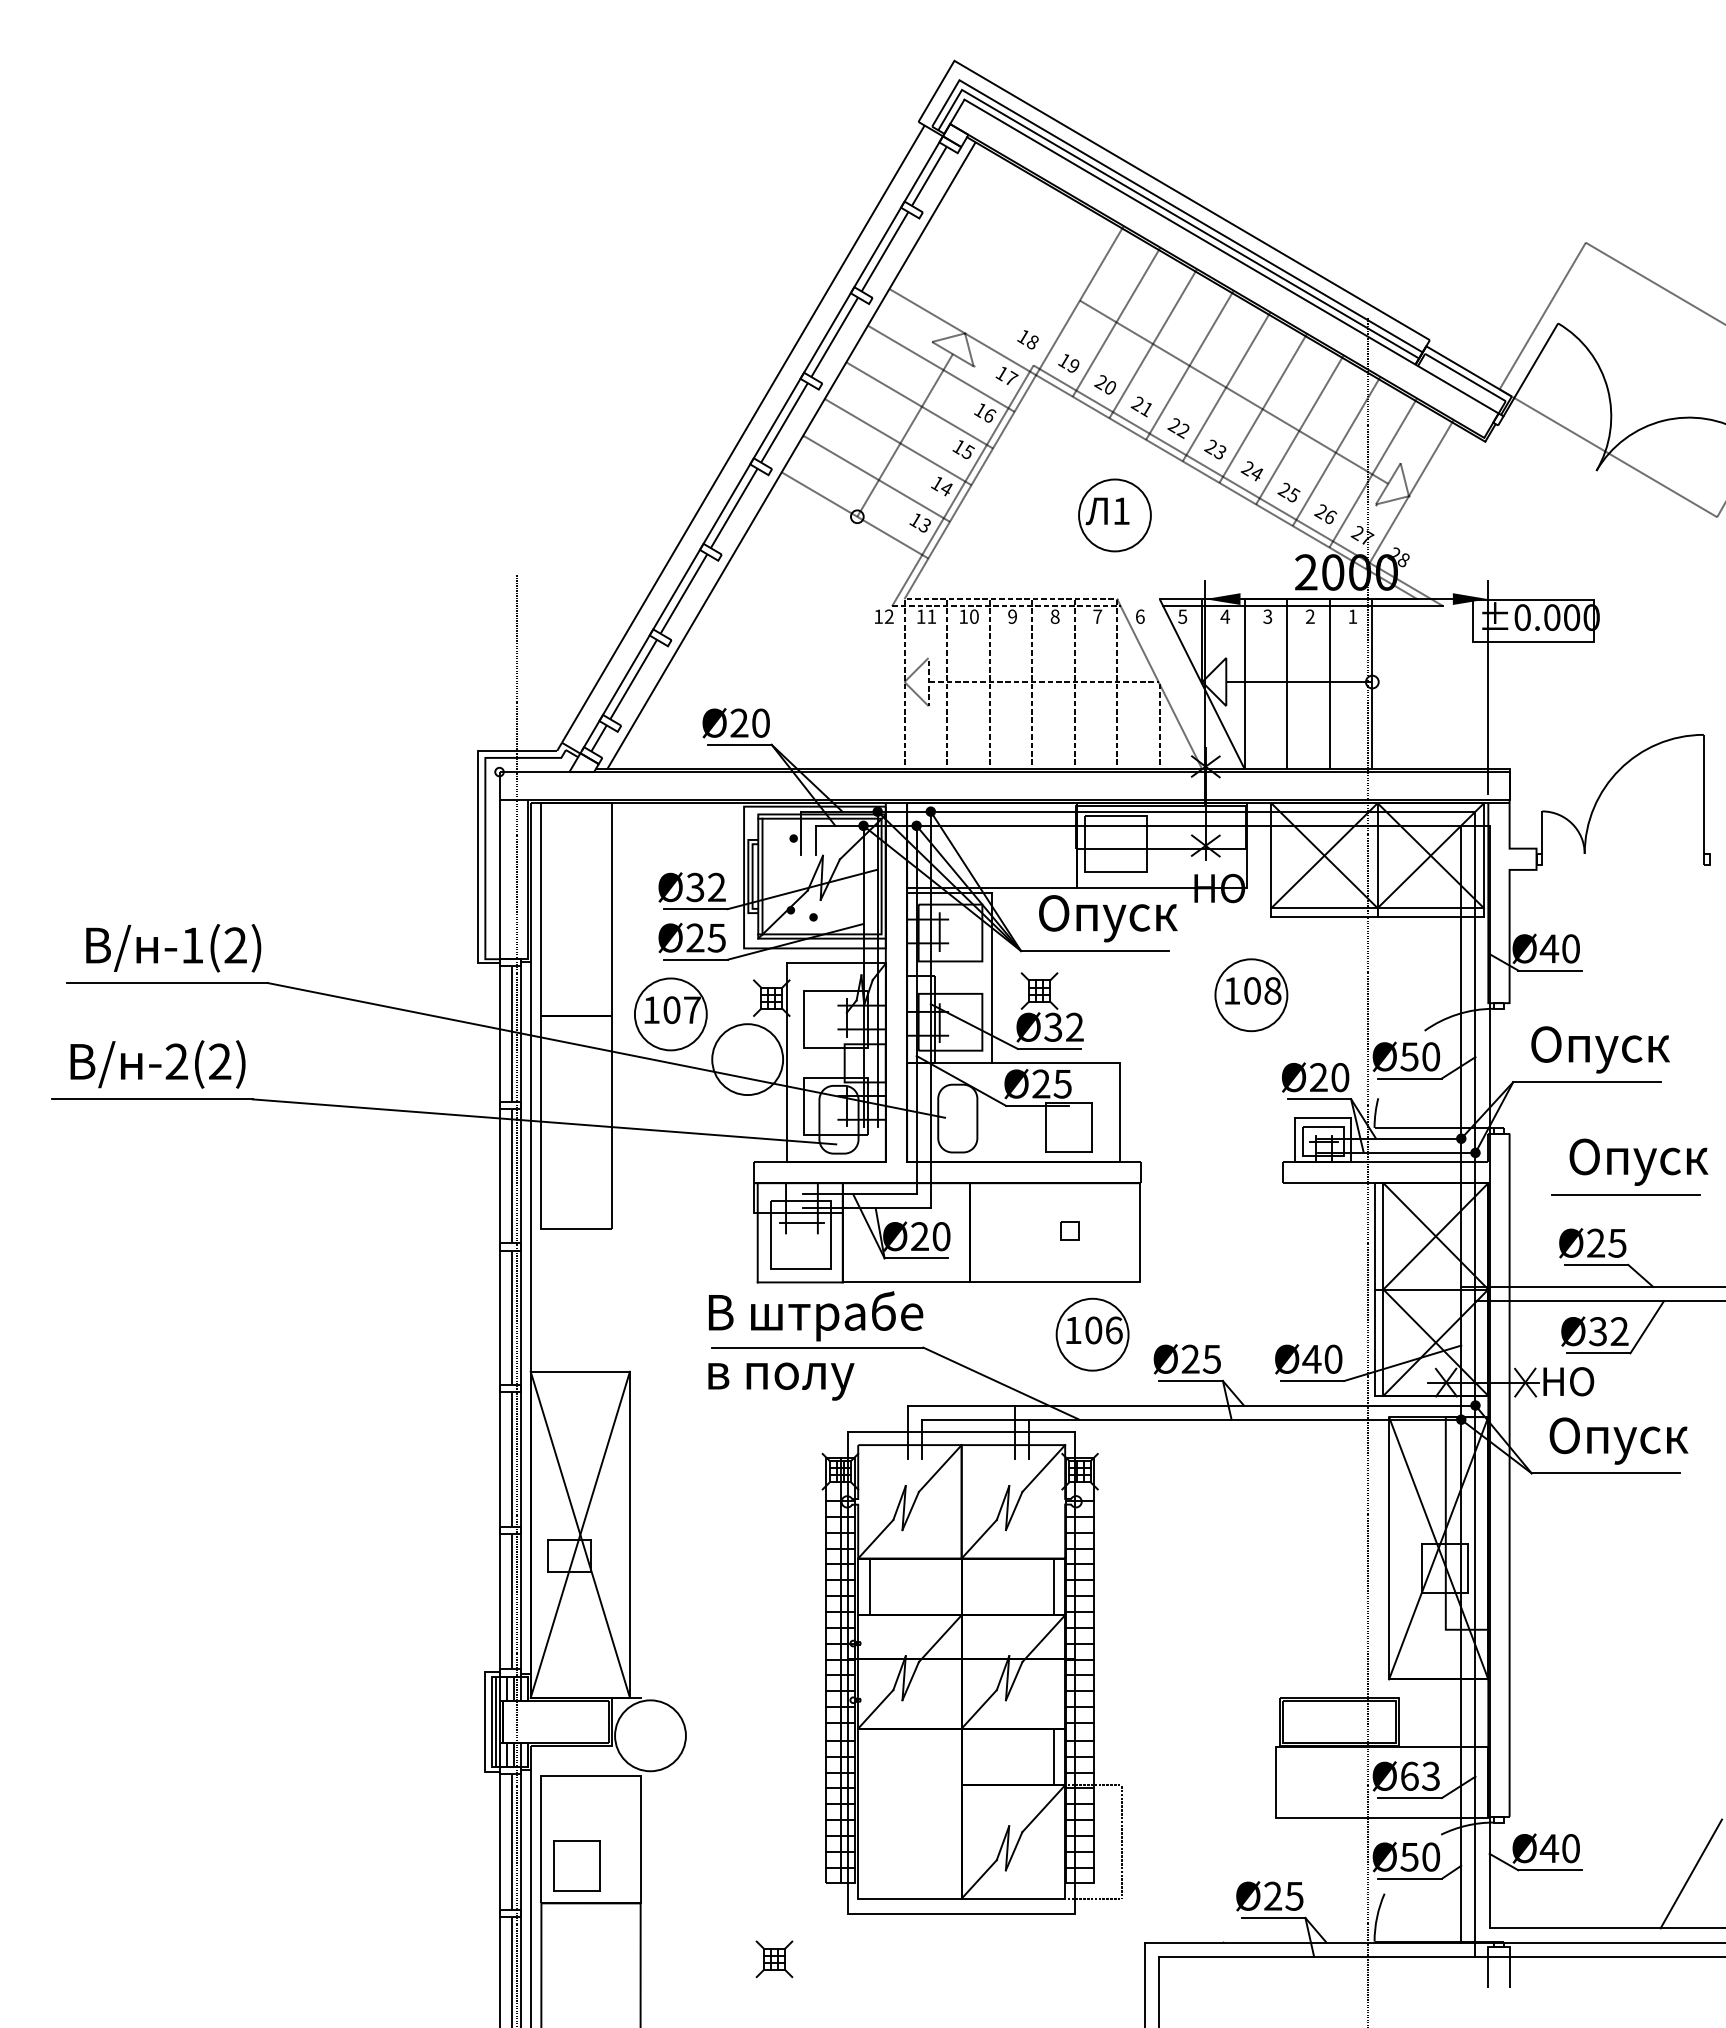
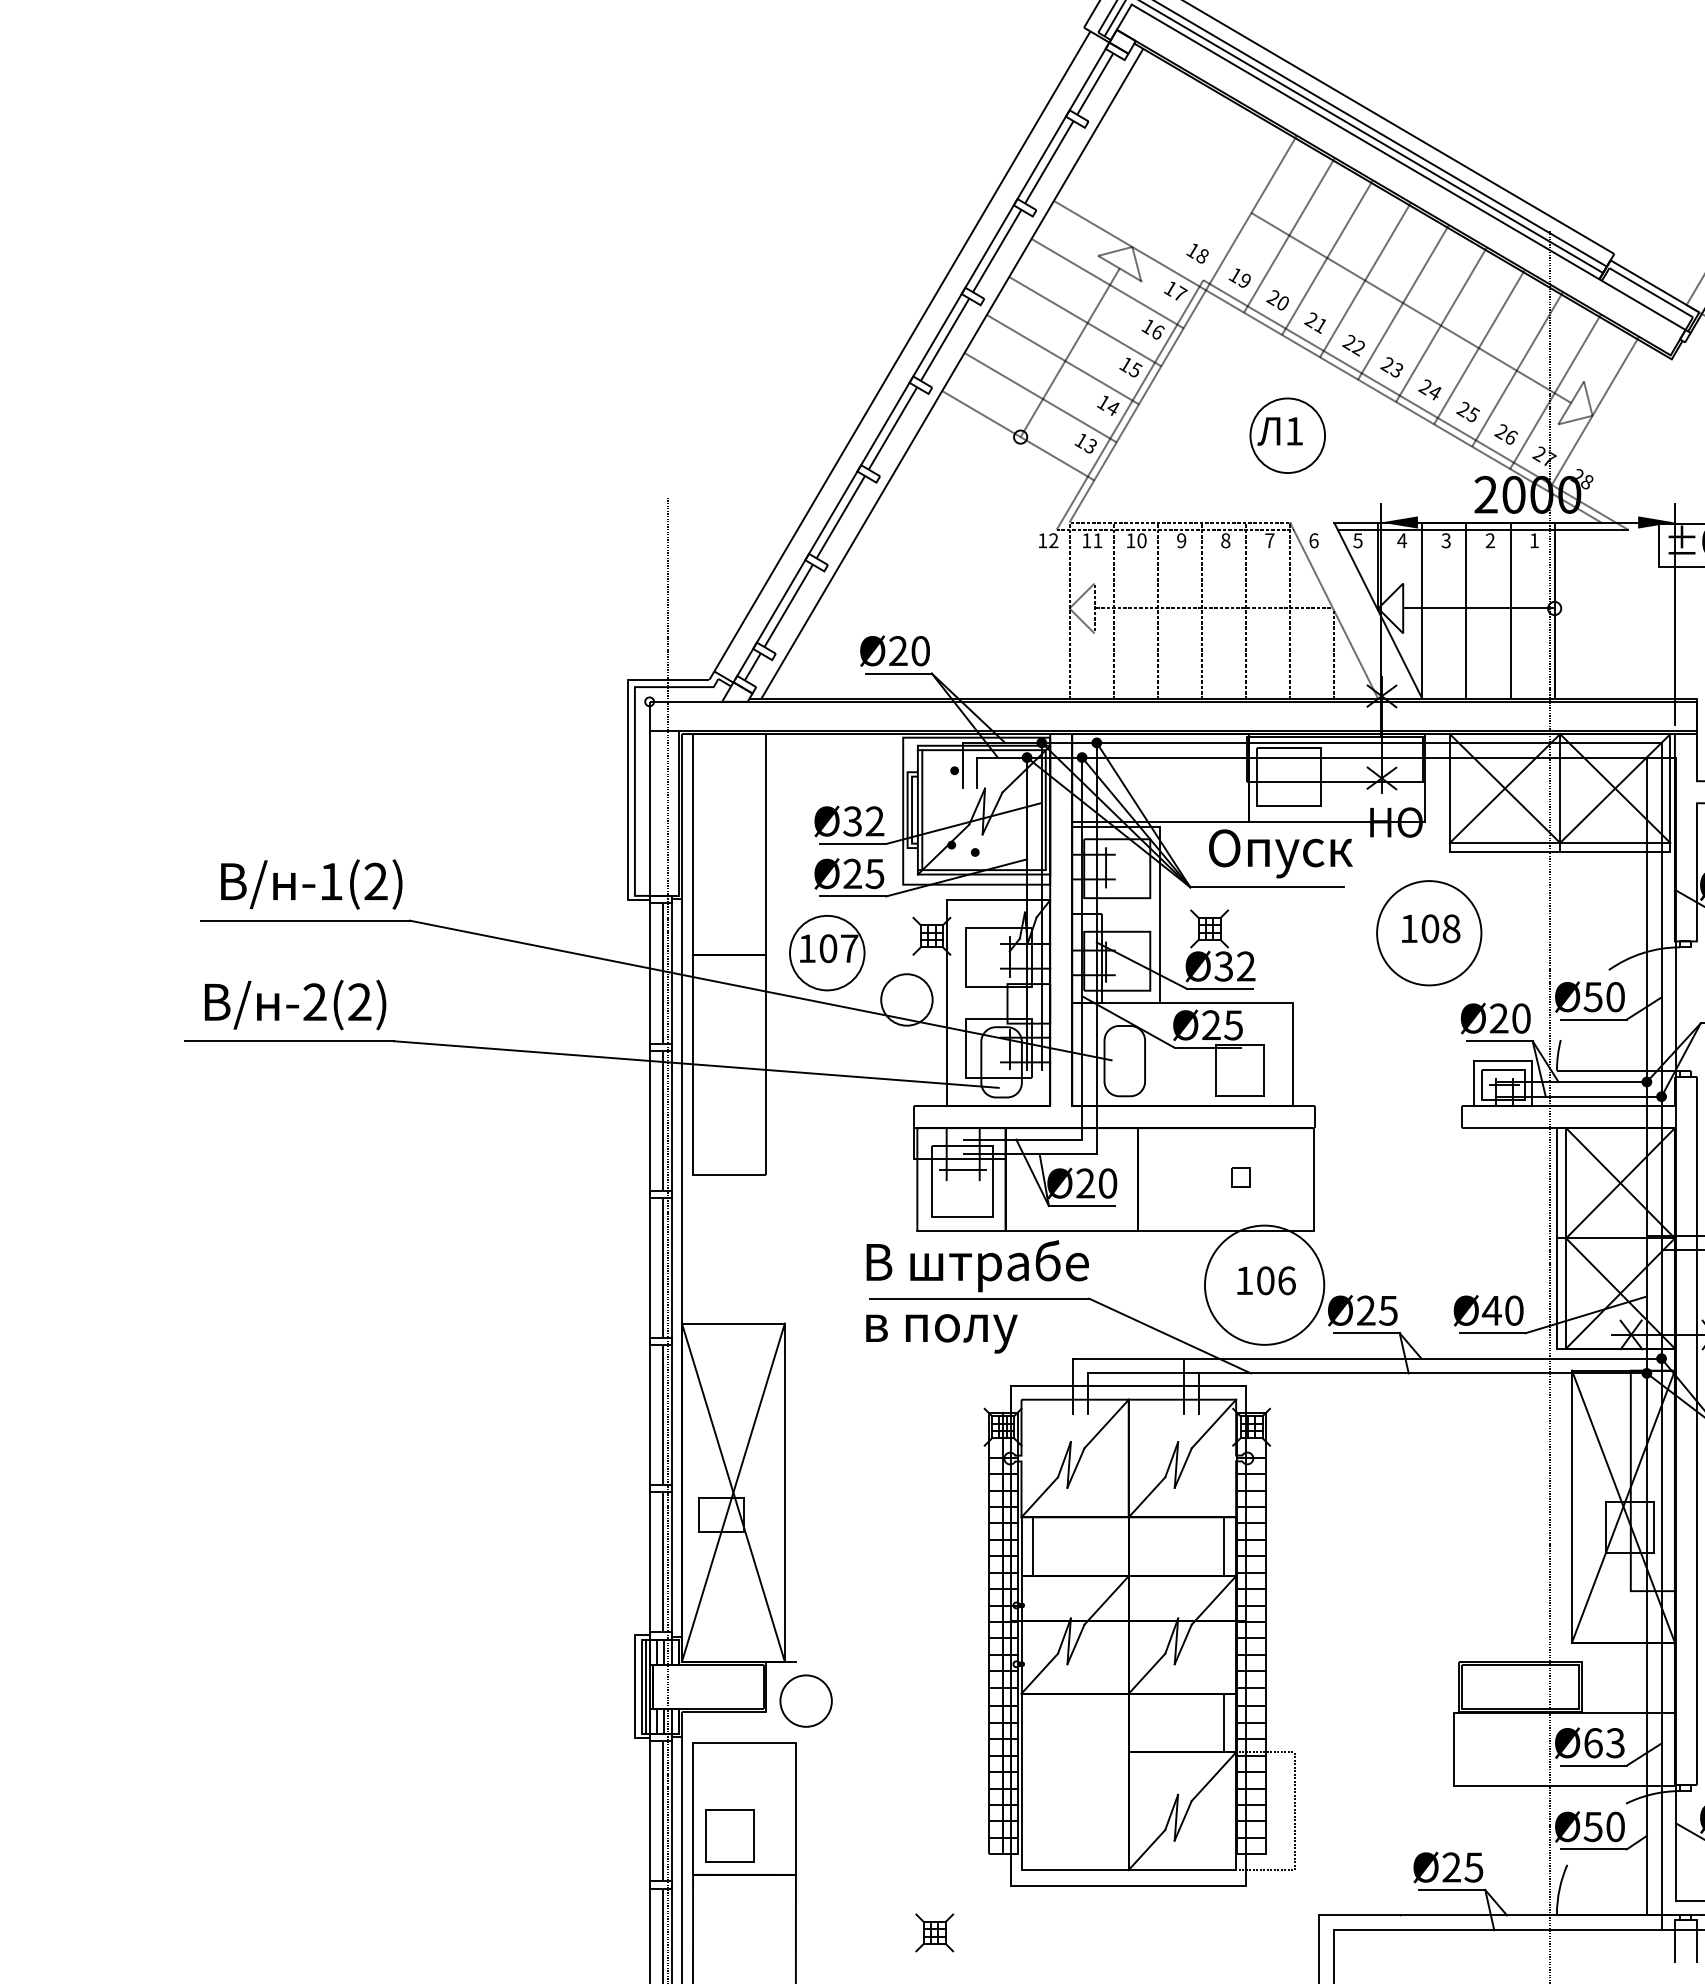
circle: (1251, 995) -> (1429, 933), size x1.4
circle: (747, 1059) -> (906, 999), size x0.7
circle: (1092, 1334) -> (1264, 1285), size x1.6
circle: (650, 1735) -> (806, 1700), size x0.7

